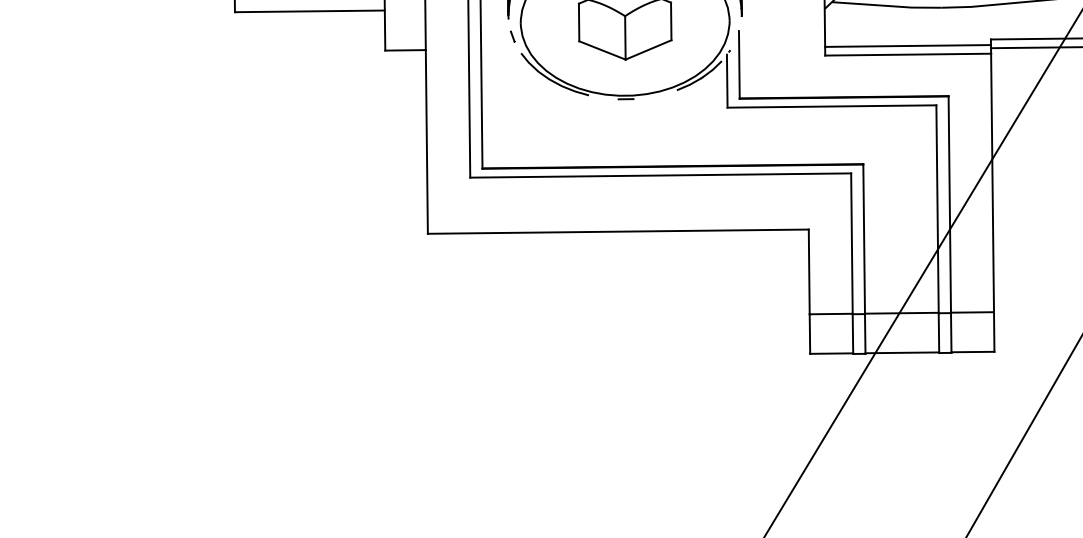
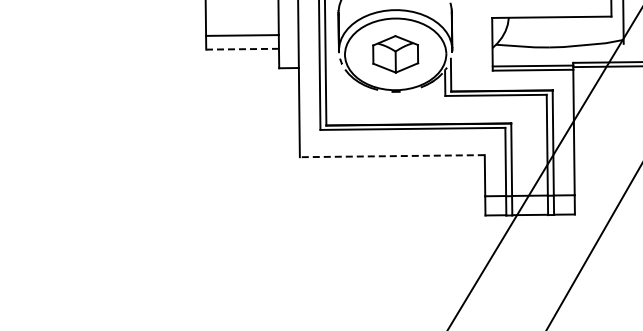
line: (309, 11) -> (242, 49), solid -> dashed
line: (616, 232) -> (391, 156), solid -> dashed

